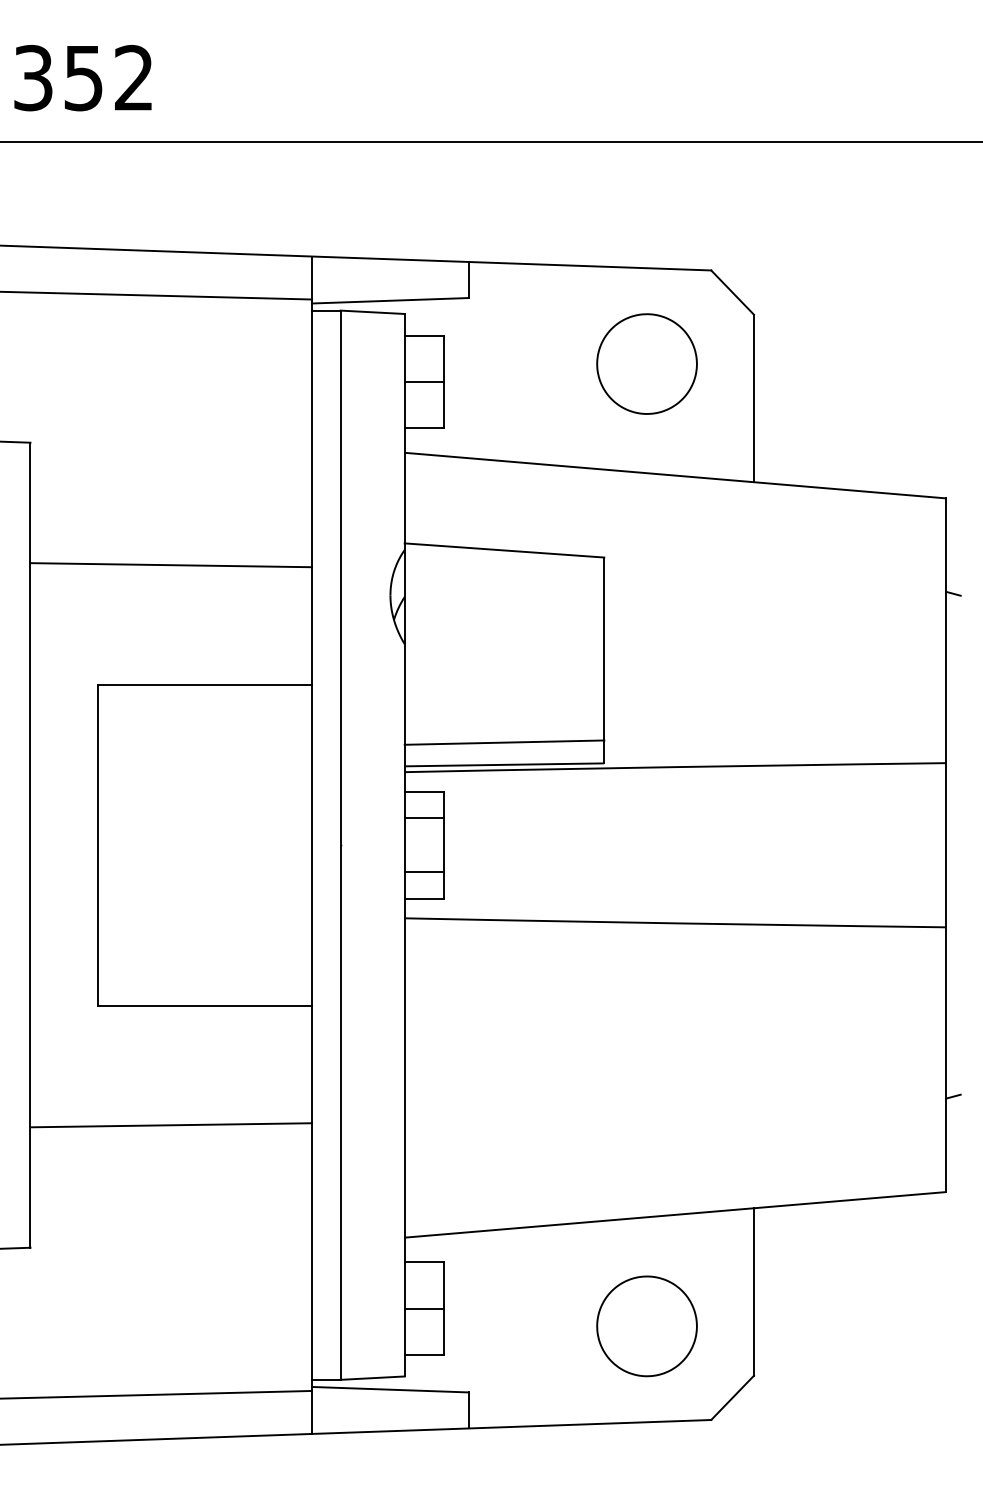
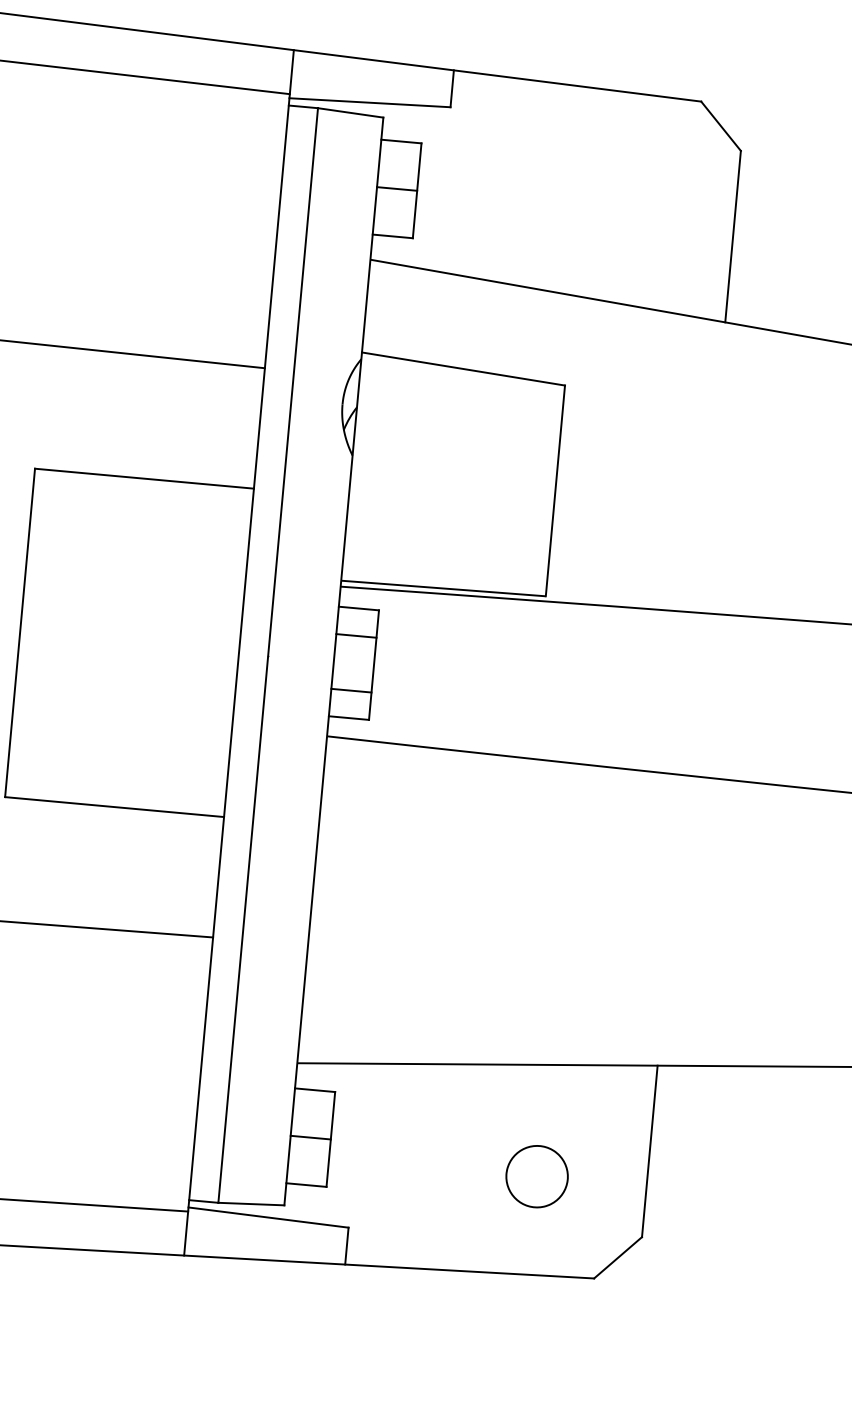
part: (646, 363) -> (626, 190), removed
line: (504, 742) -> (445, 565), removed
part: (646, 1326) -> (536, 1176), size x0.6

